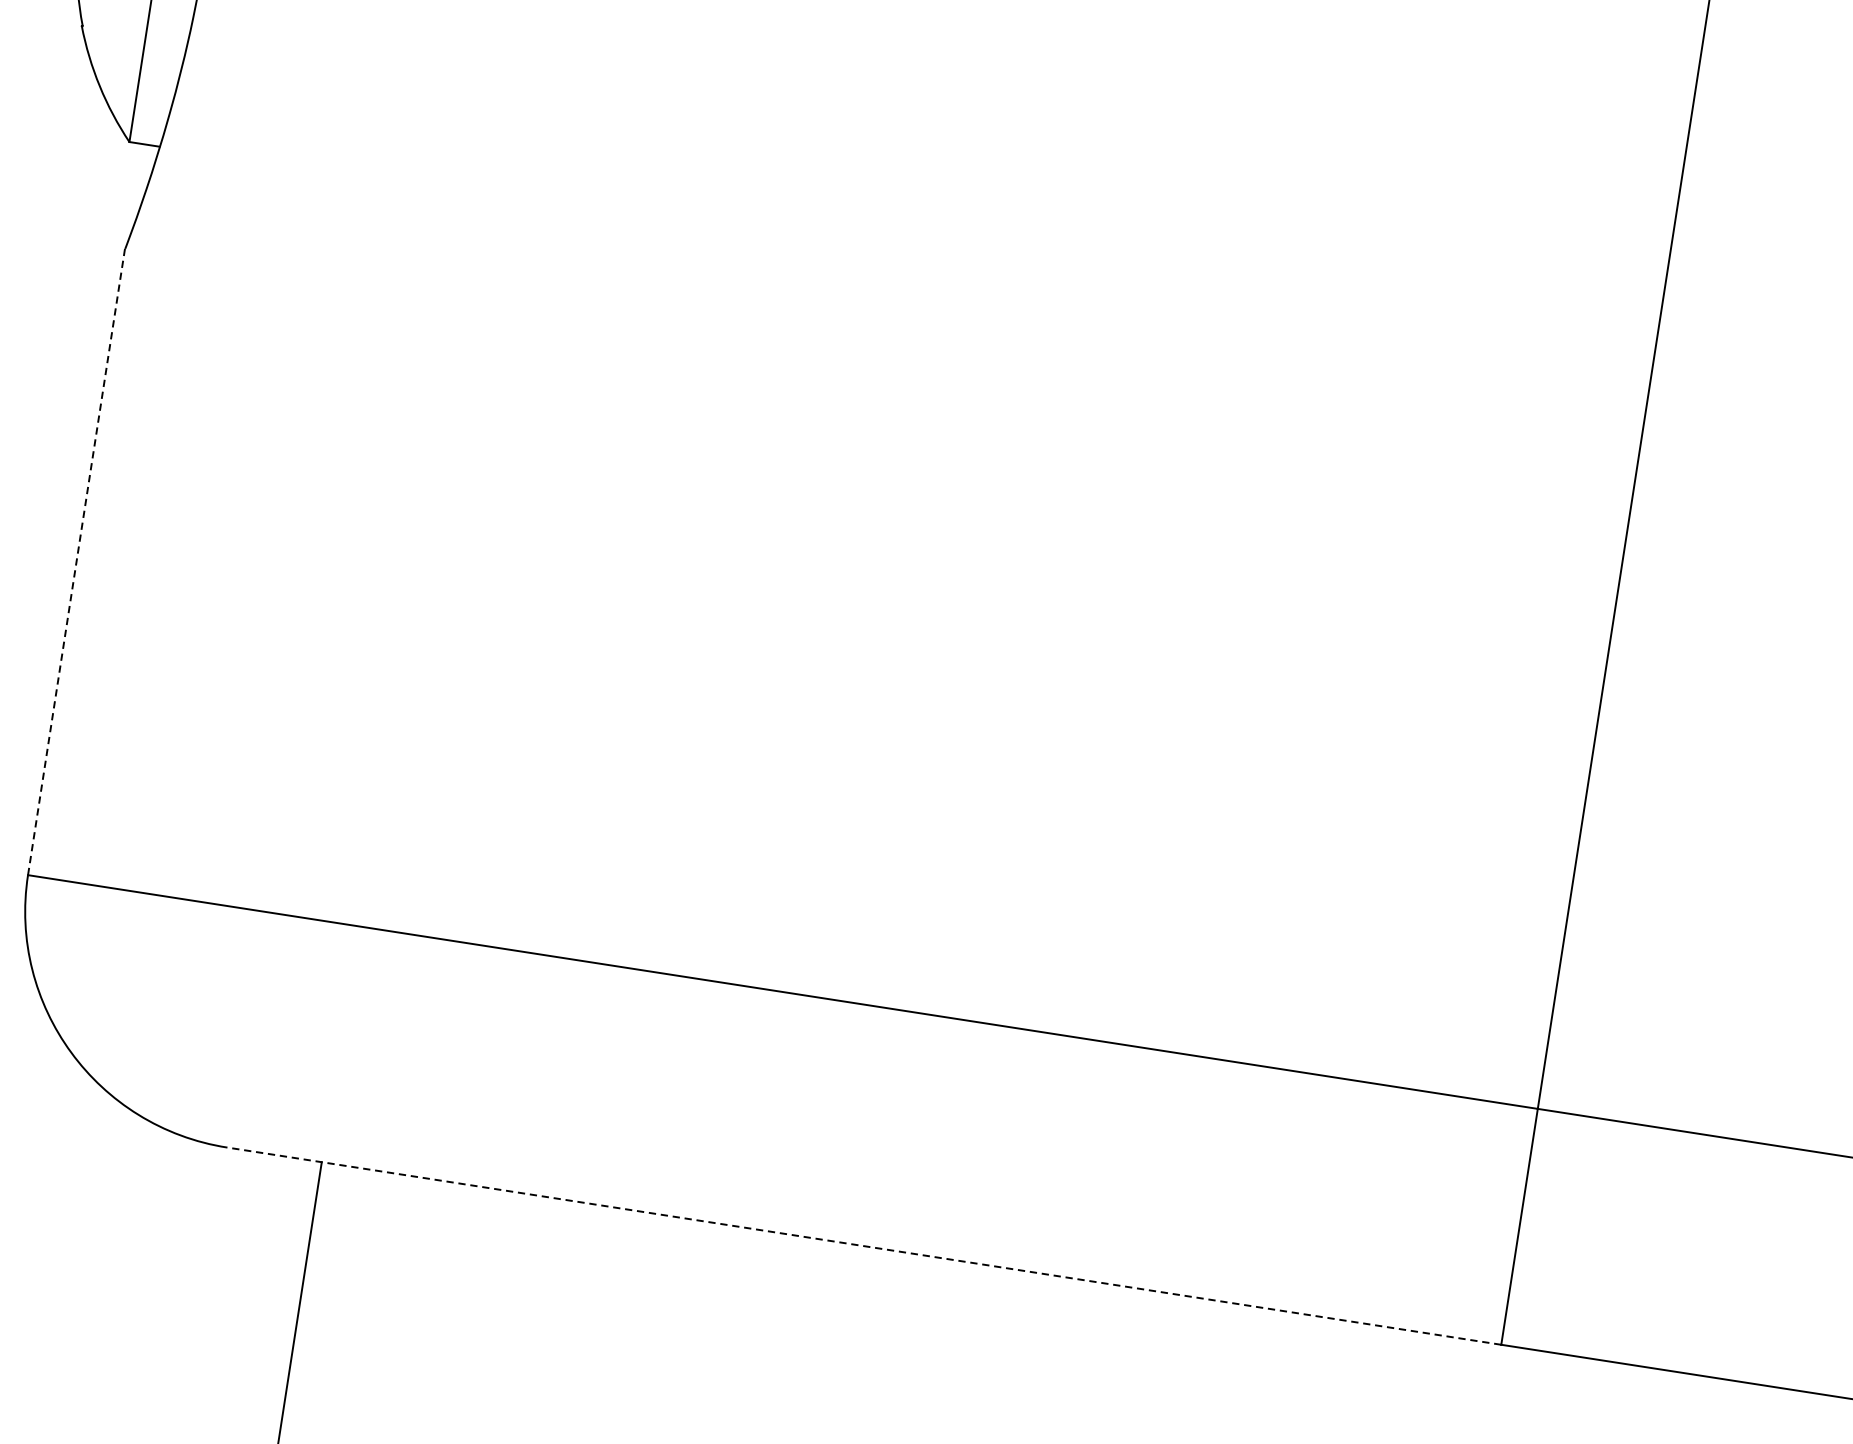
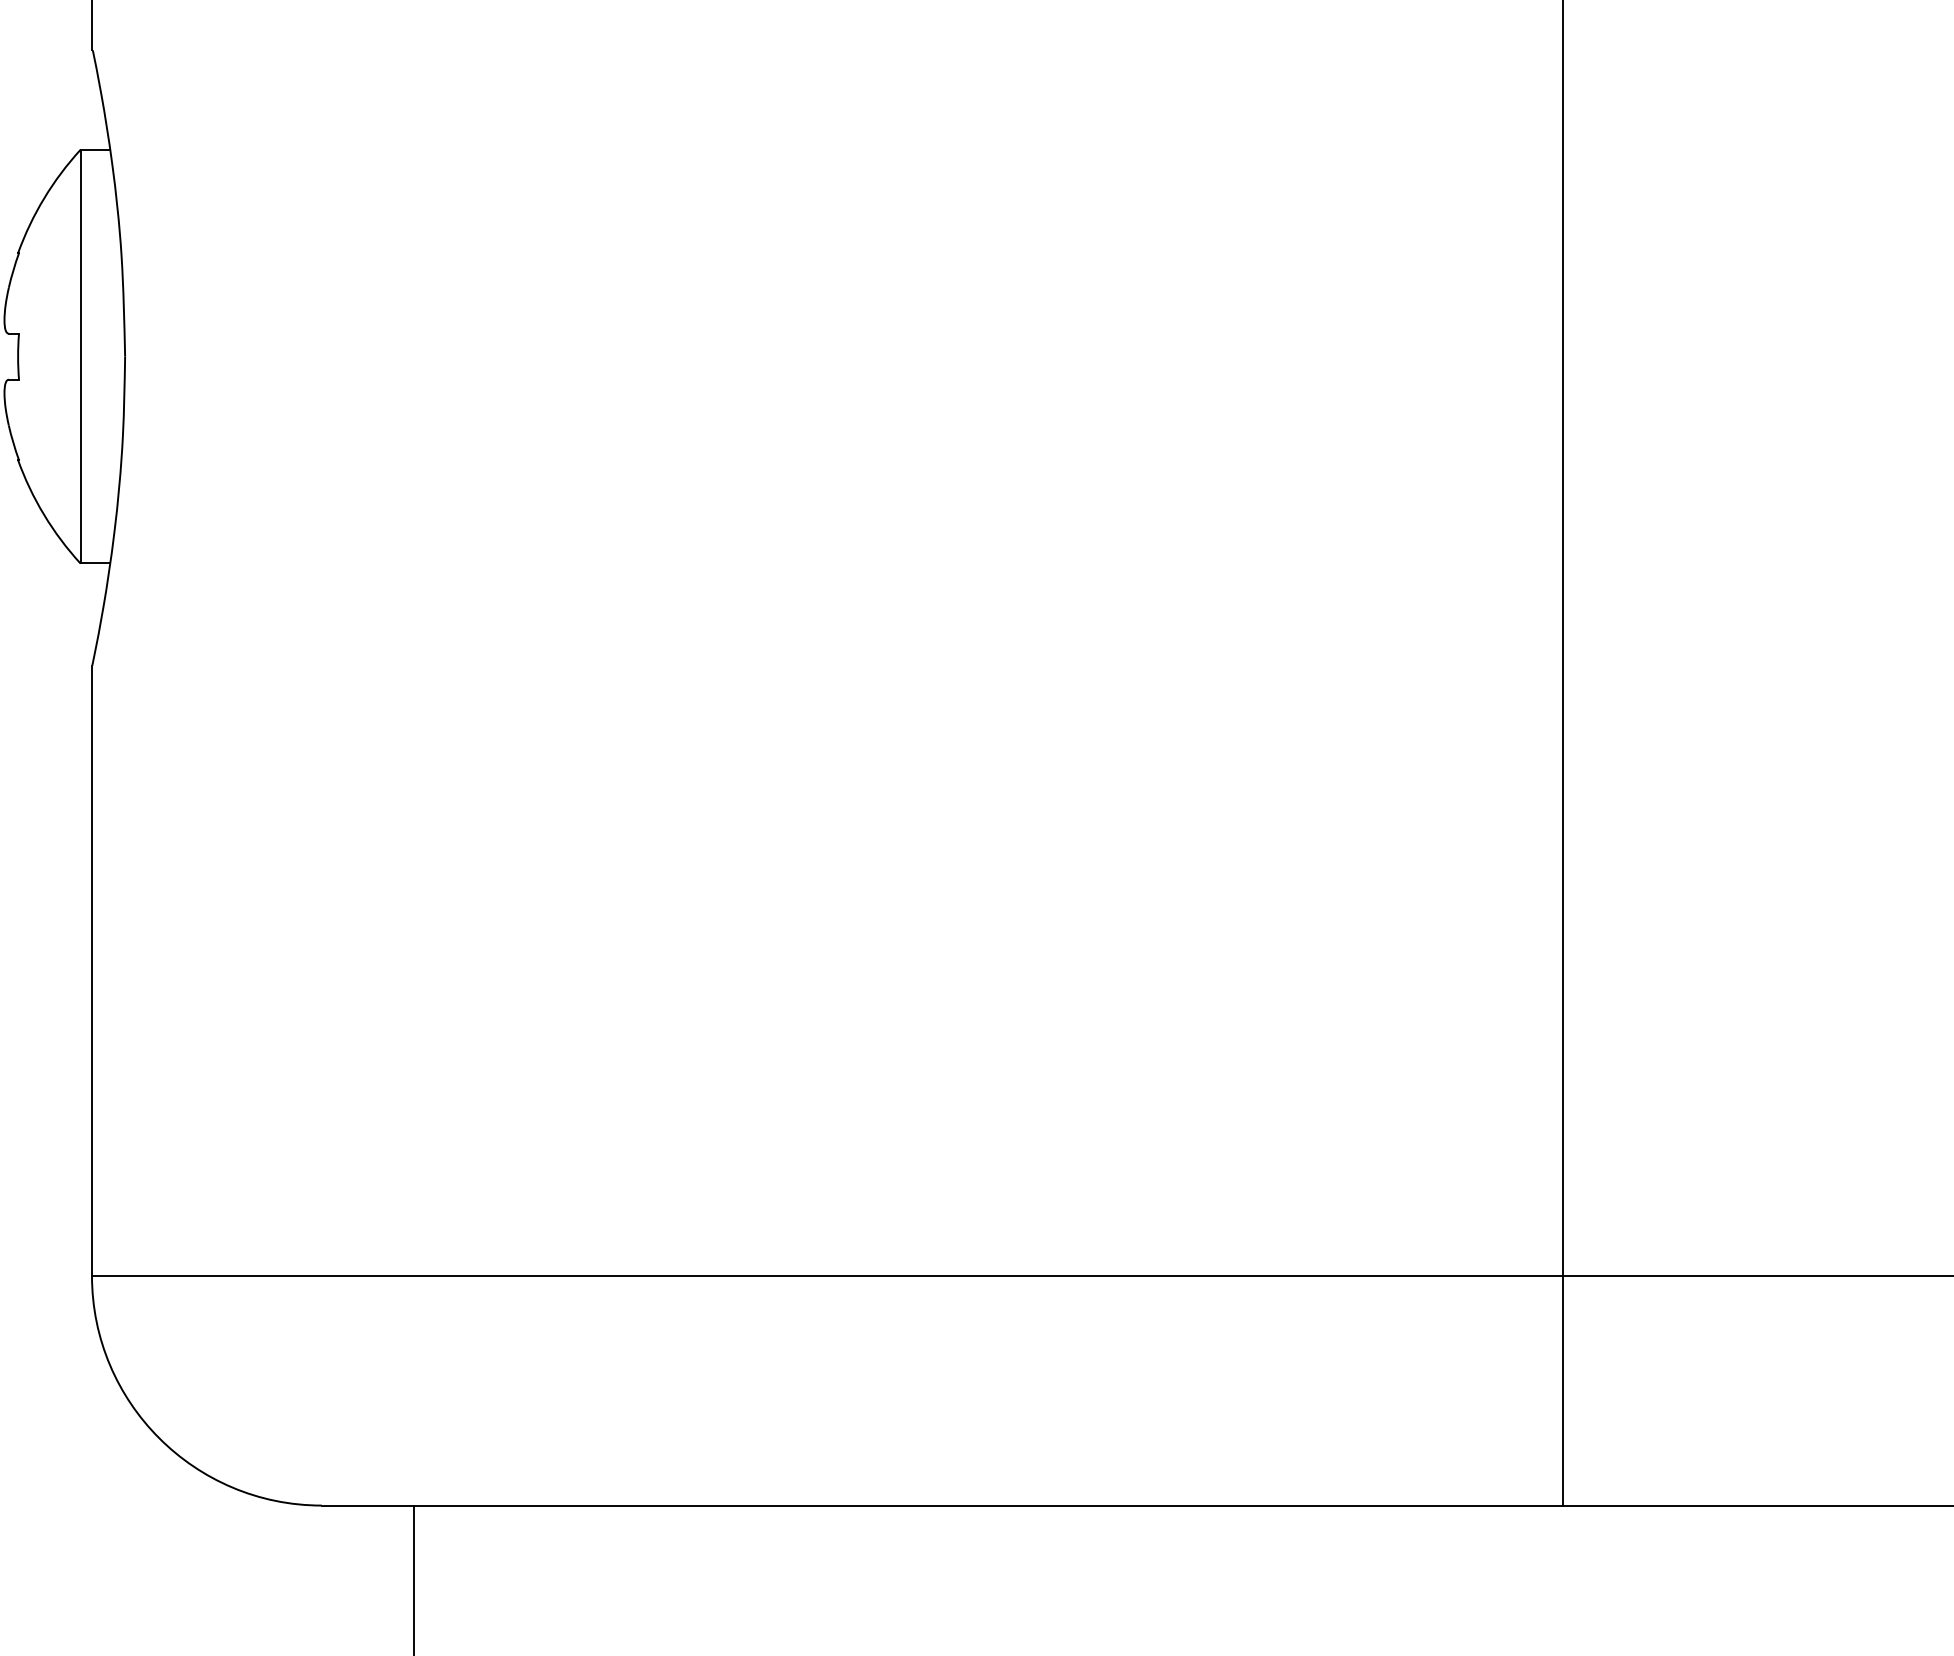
line: (76, 562) -> (92, 971), dashed -> solid
line: (863, 1246) -> (941, 1505), dashed -> solid

